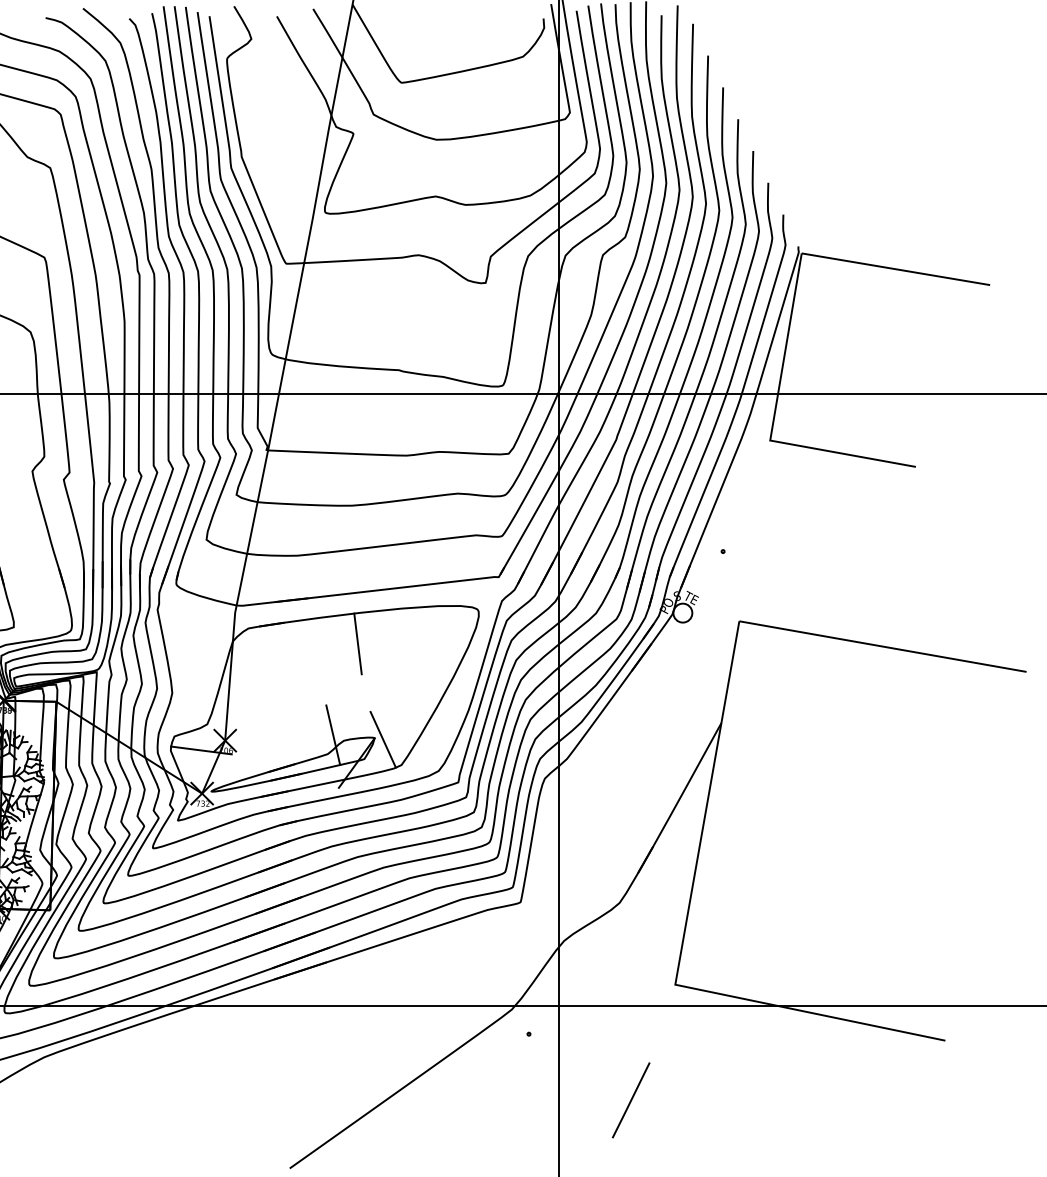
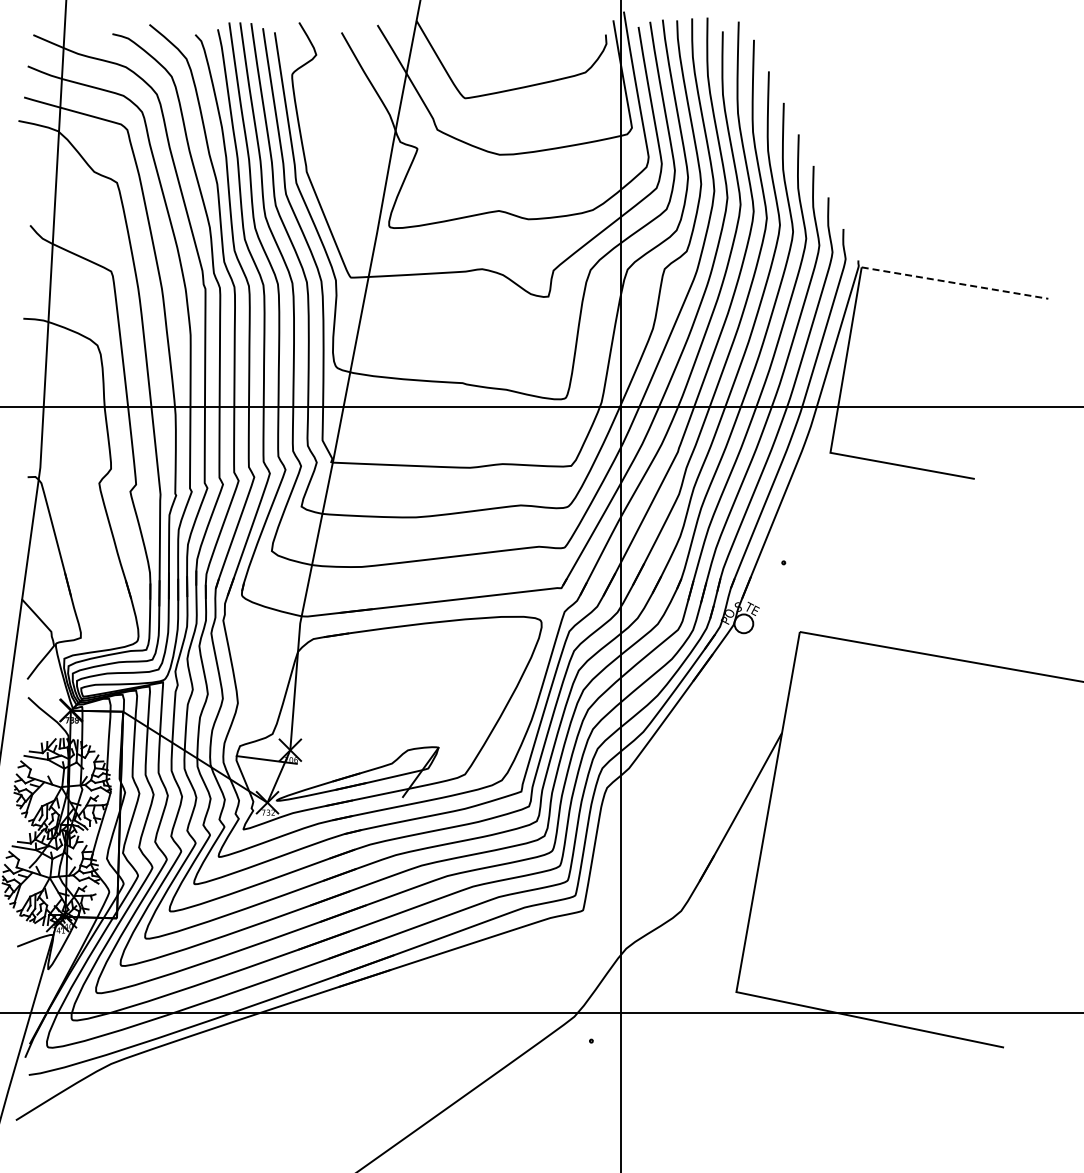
line: (896, 269) -> (955, 283), solid -> dashed
line: (357, 644) -> (421, 654), removed
line: (333, 734) -> (397, 744), removed
line: (382, 738) -> (446, 748), removed
line: (631, 1100) -> (692, 1106), removed

